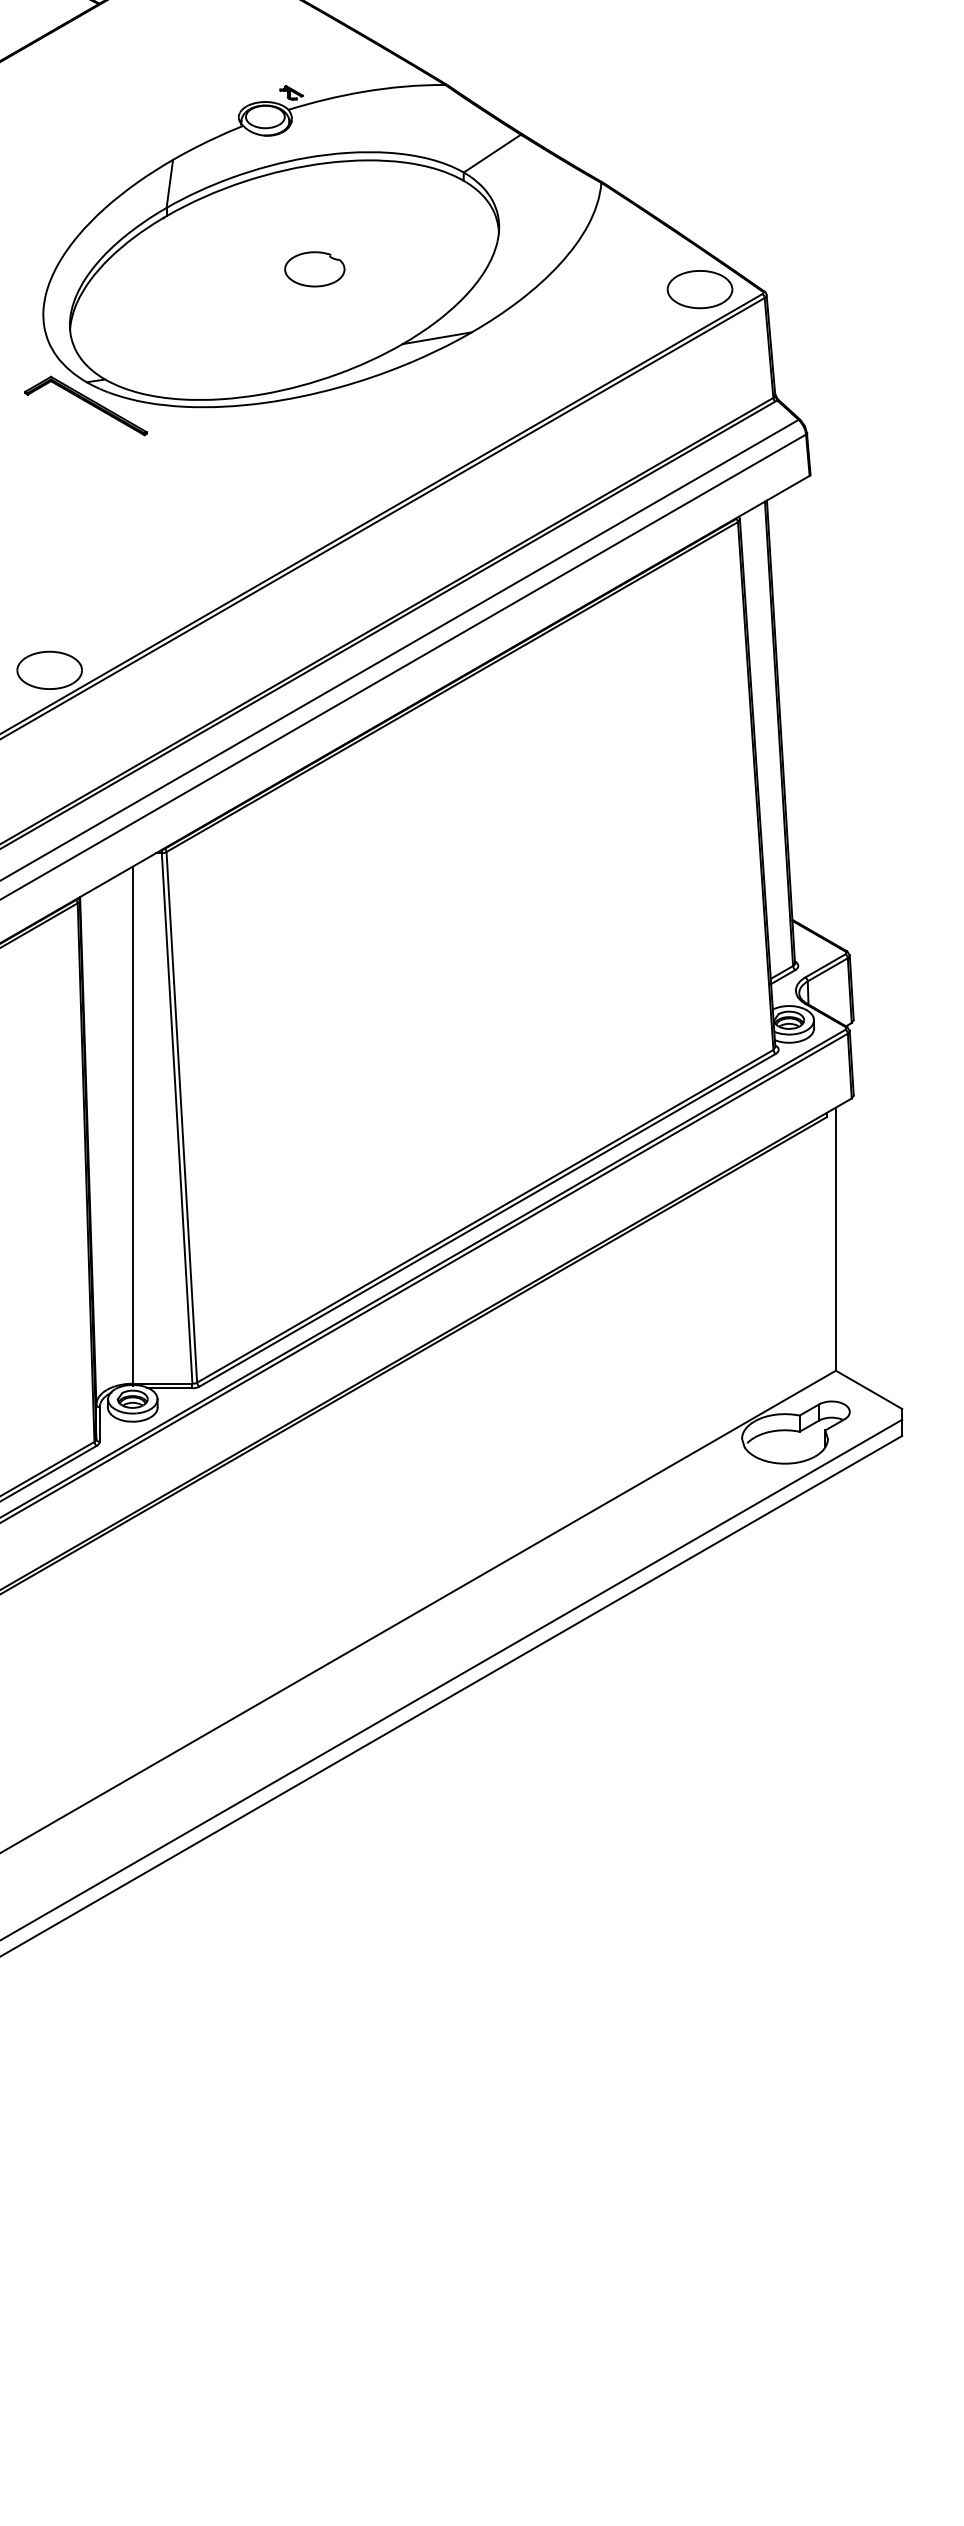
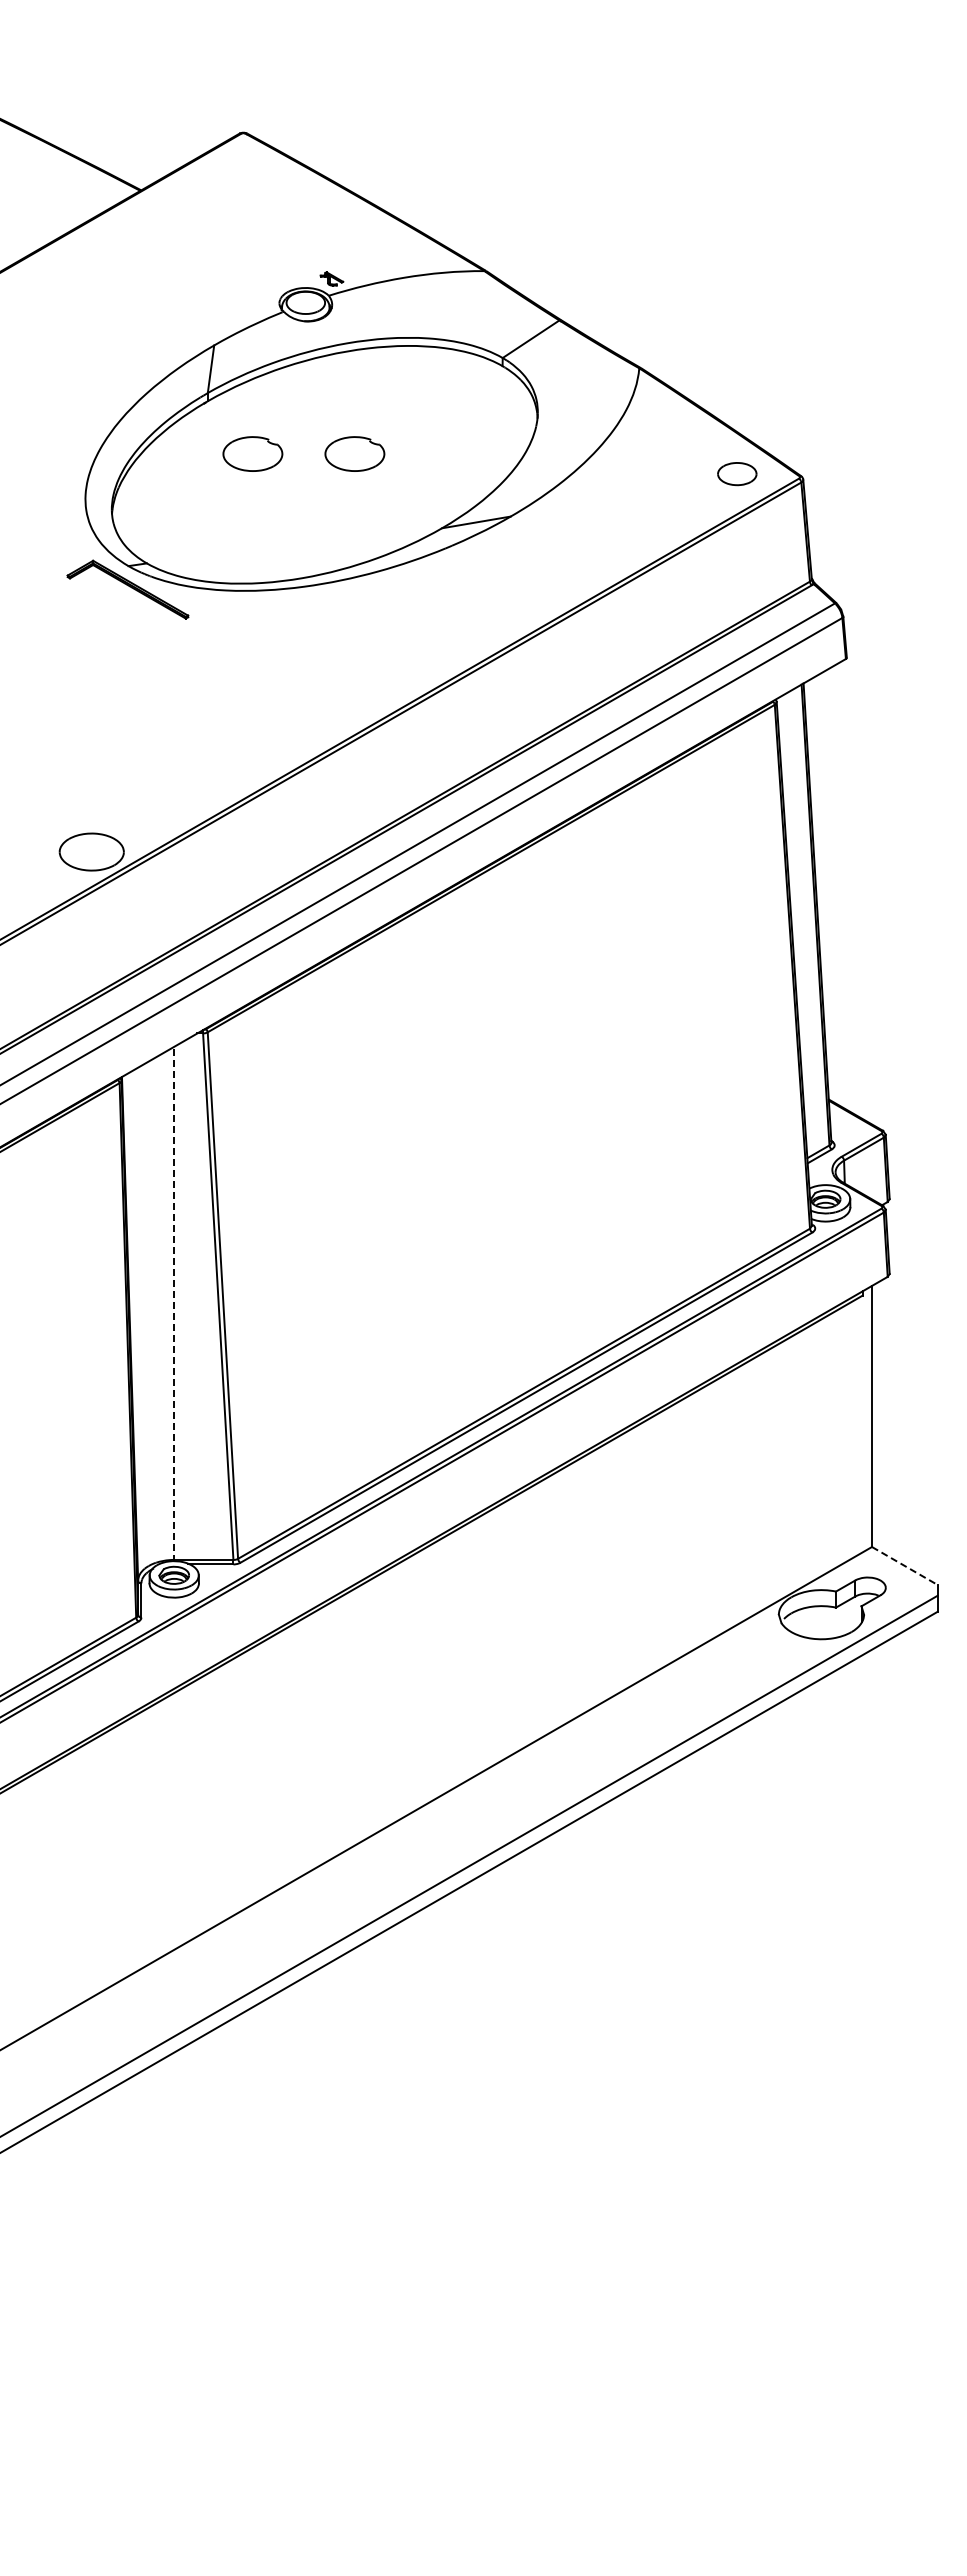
part: (211, 268) -> (252, 453), added
part: (700, 288) -> (737, 473), size x0.6
line: (133, 1125) -> (174, 1303), solid -> dashed
line: (868, 1390) -> (904, 1566), solid -> dashed

